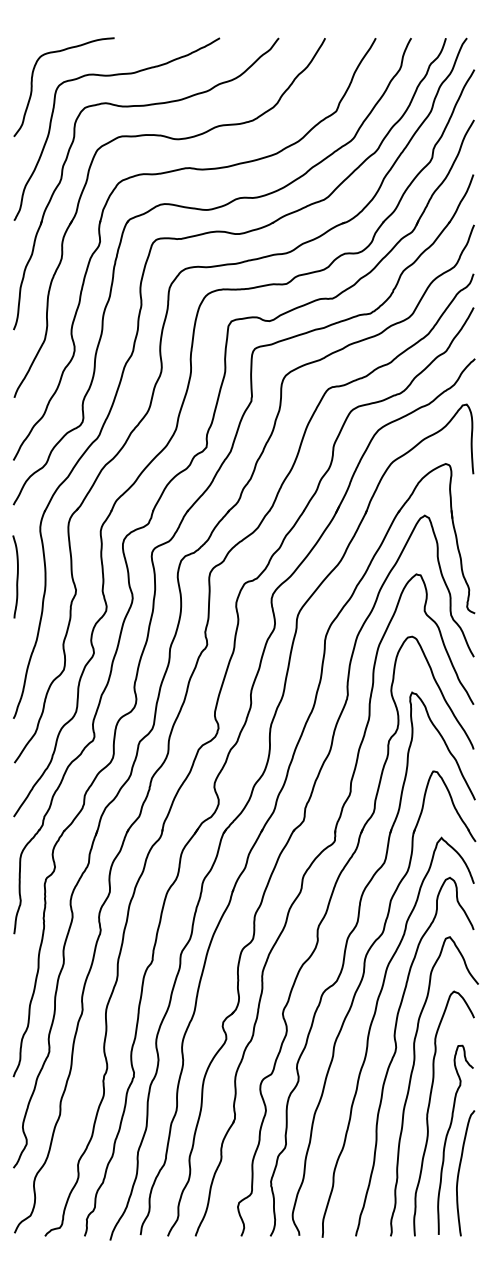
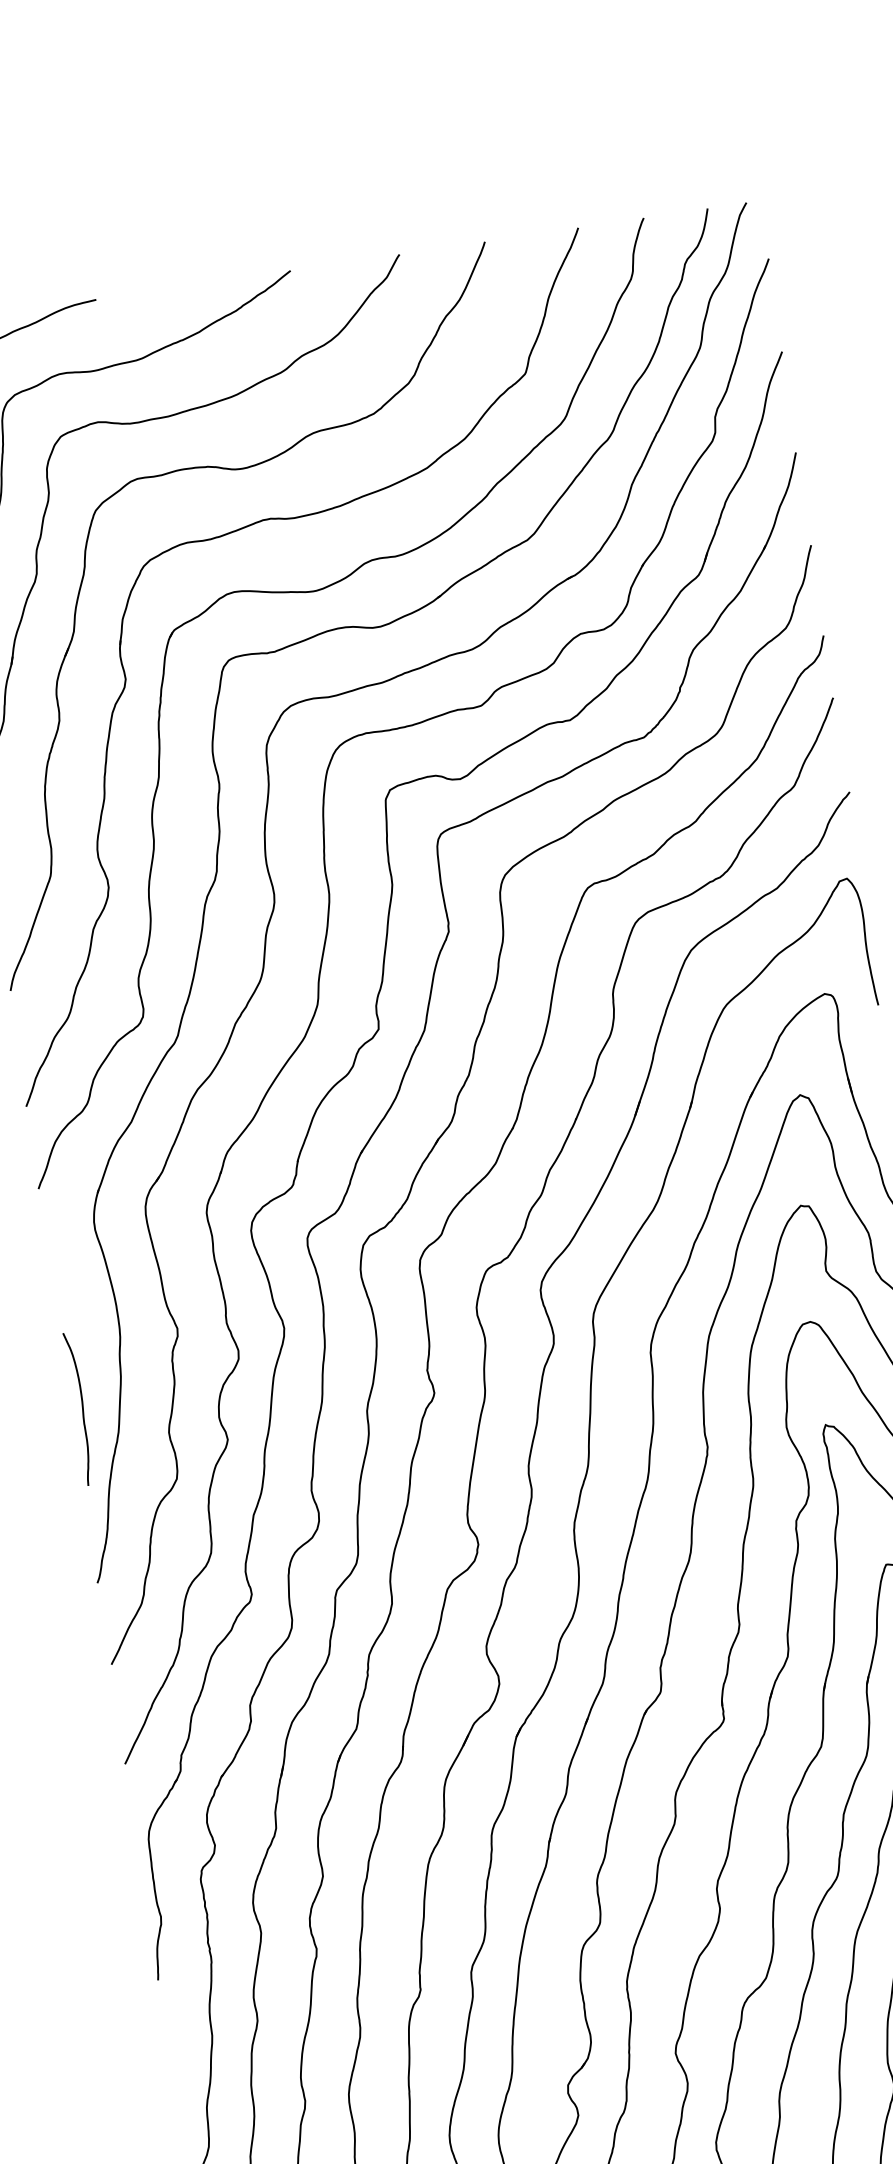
curve: (16, 576) -> (80, 1407), moved

